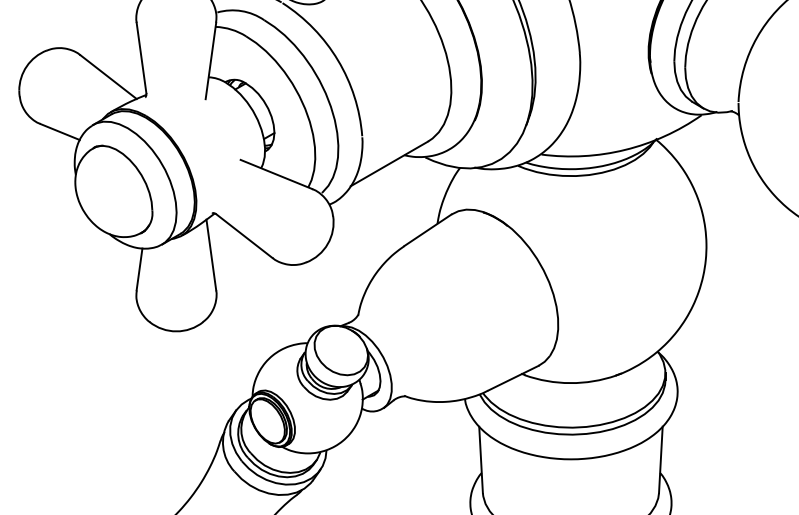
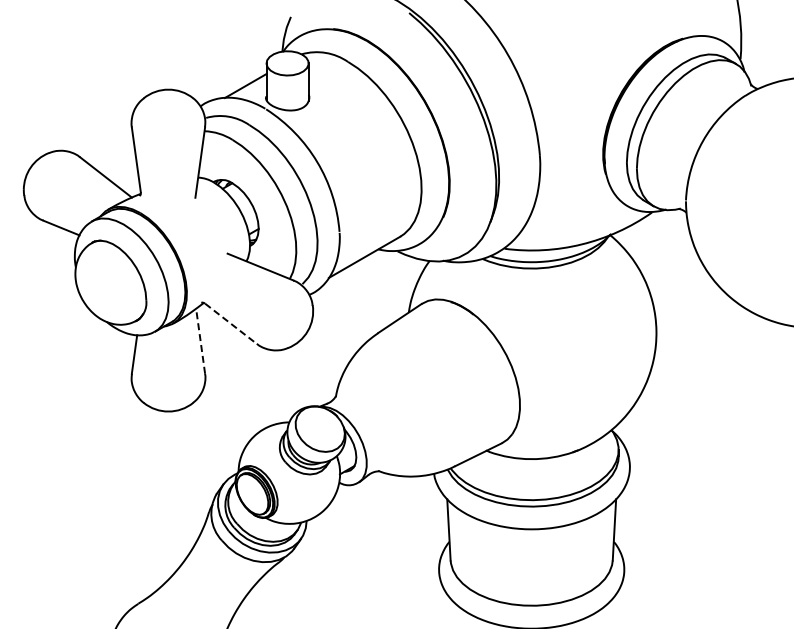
line: (244, 235) -> (231, 323), solid -> dashed
line: (211, 255) -> (200, 341), solid -> dashed

